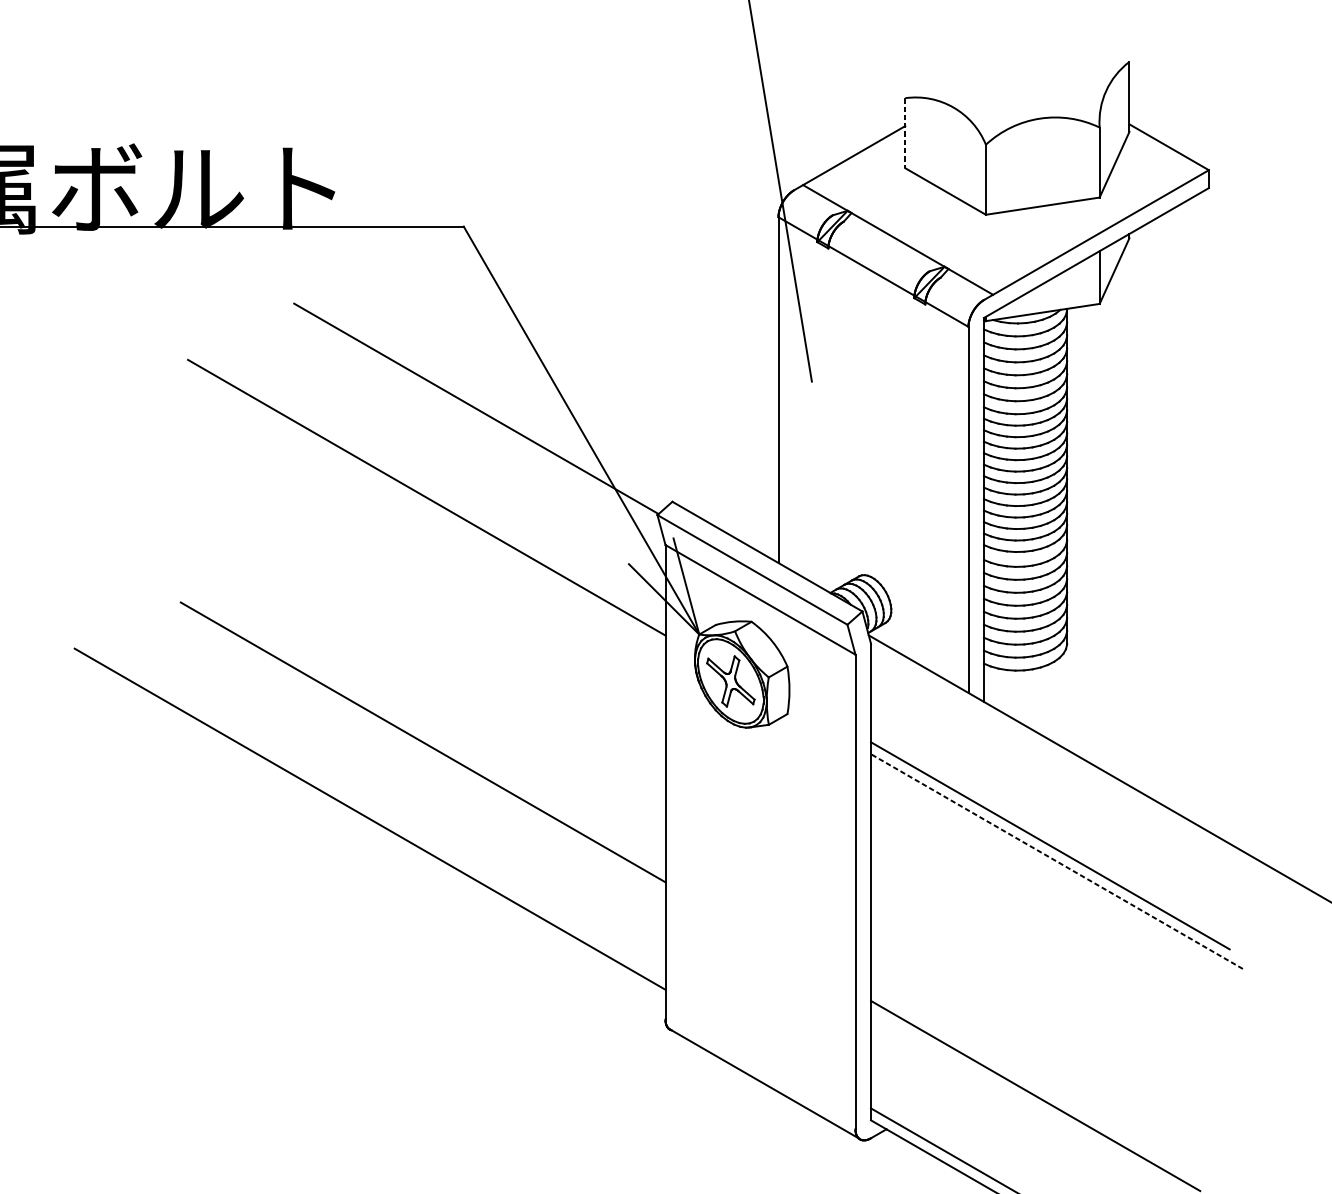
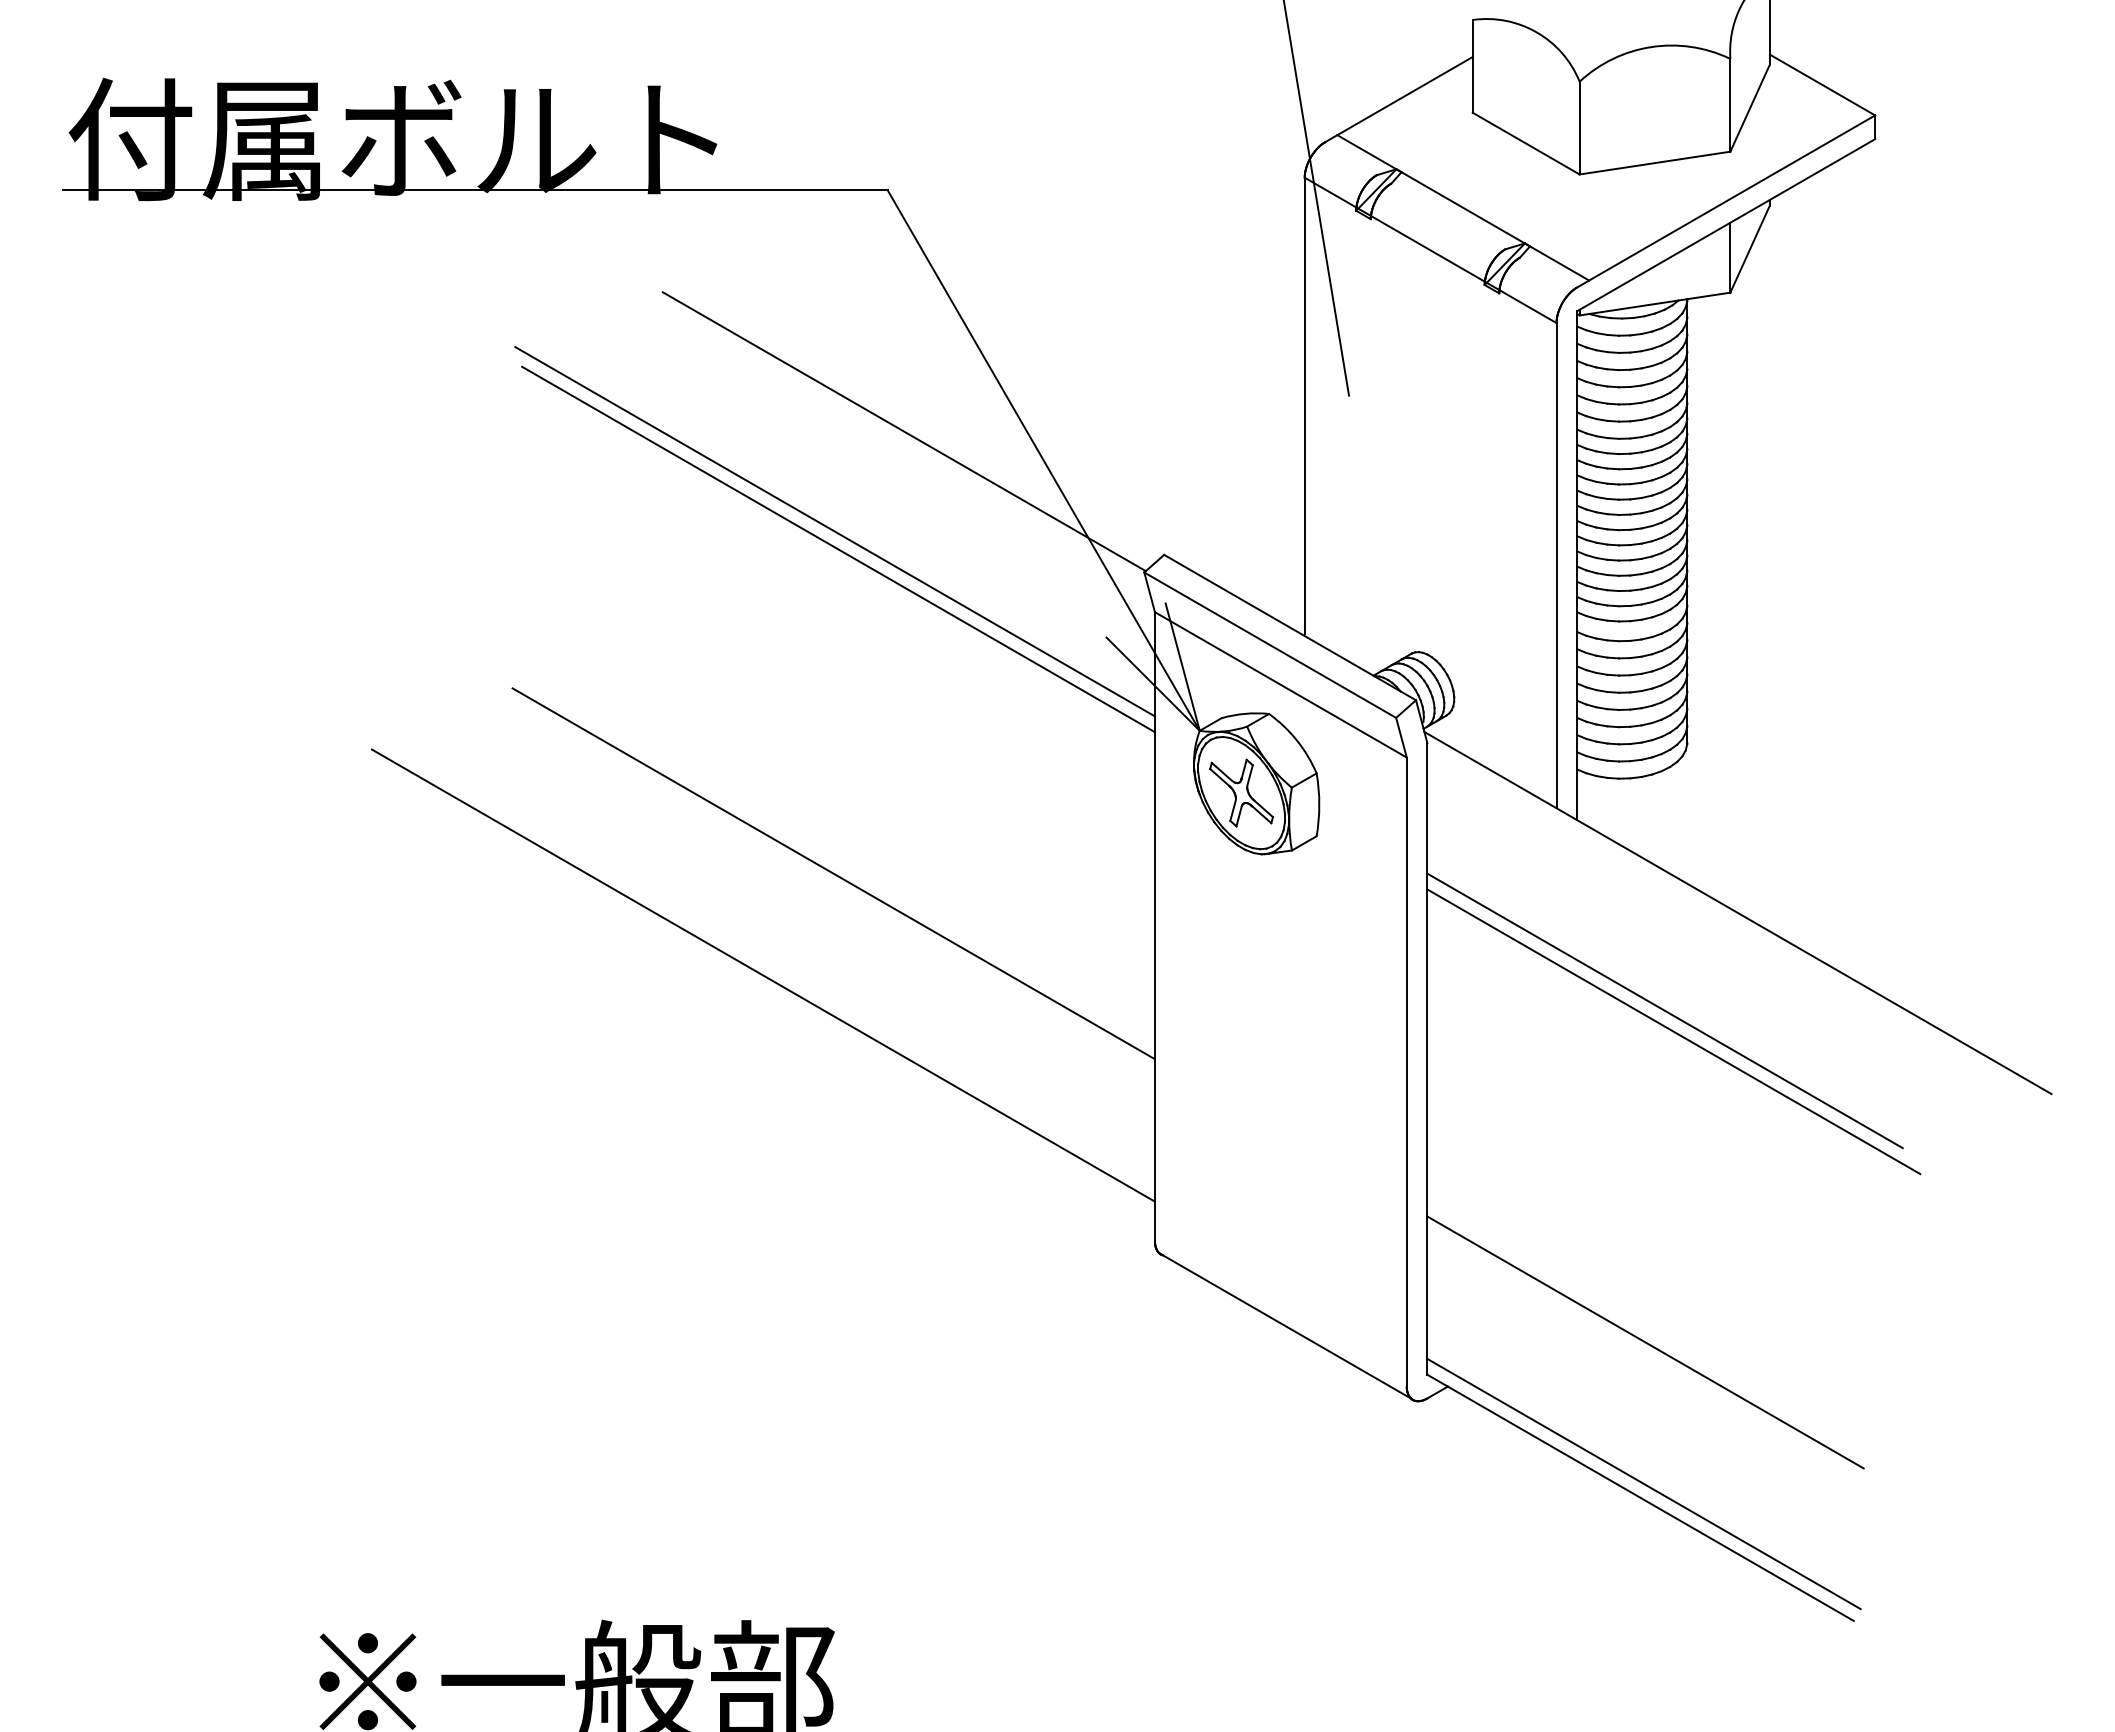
line: (905, 133) -> (1472, 66), dashed -> solid
line: (423, 484) -> (834, 531), added
line: (1056, 861) -> (1673, 1031), dashed -> solid

